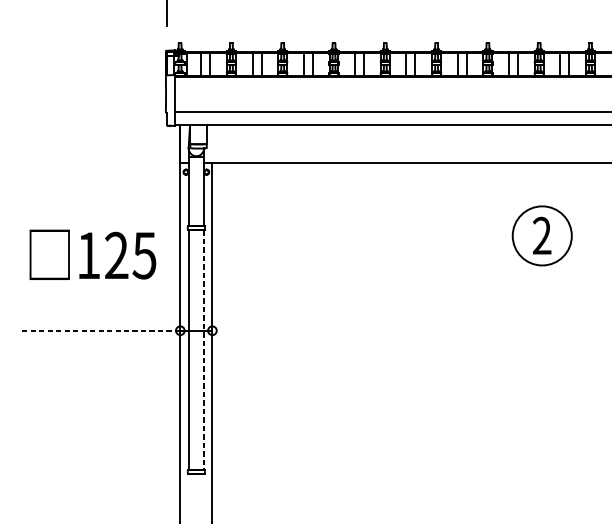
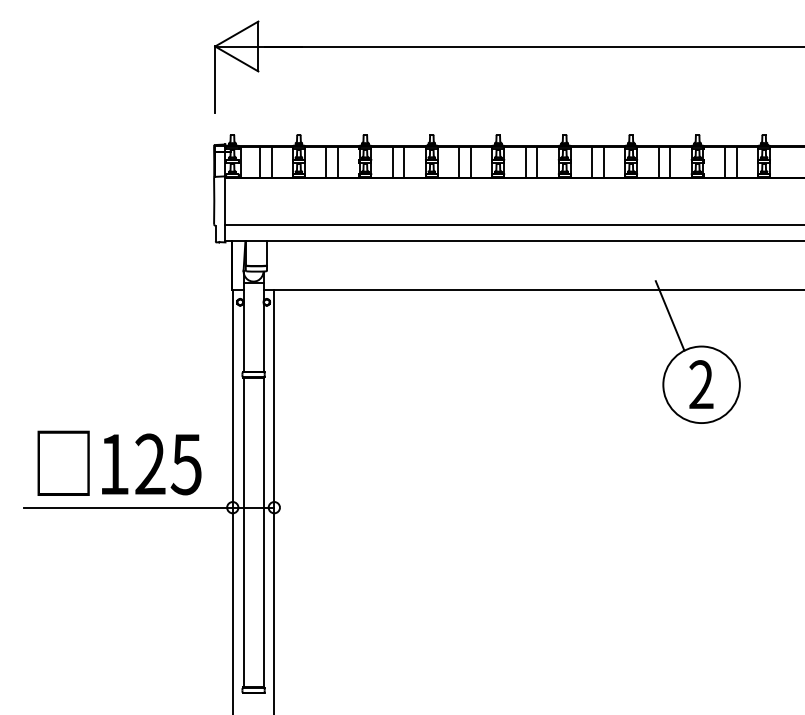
line: (517, 182) -> (669, 315), added
text: (92, 254) -> (119, 462), moved
line: (99, 330) -> (127, 507), dashed -> solid
line: (204, 349) -> (263, 532), dashed -> solid

